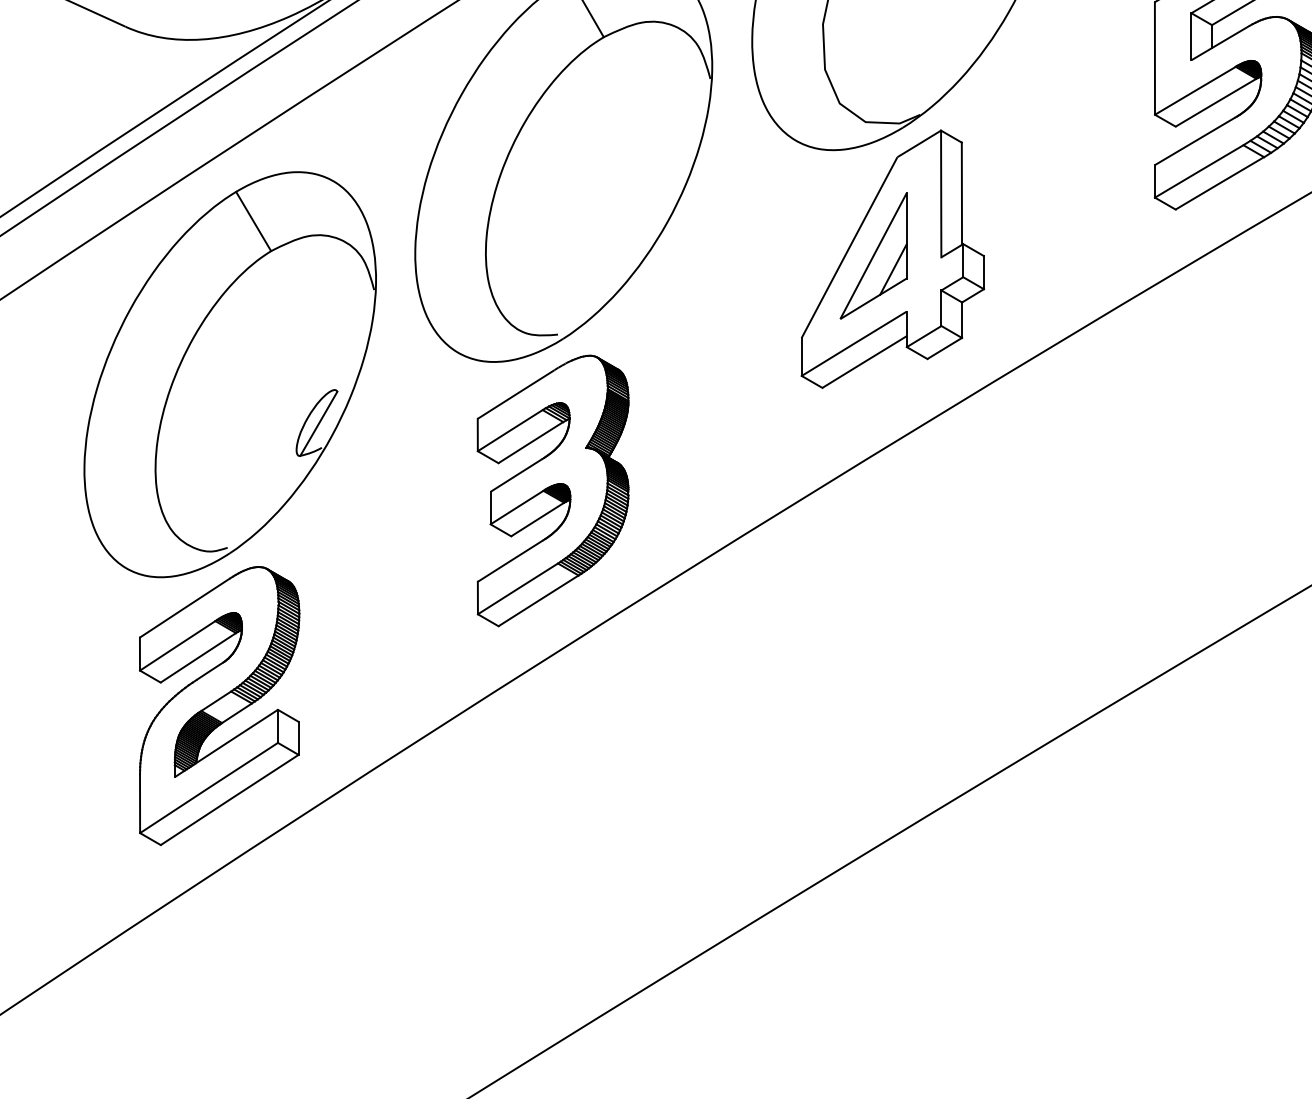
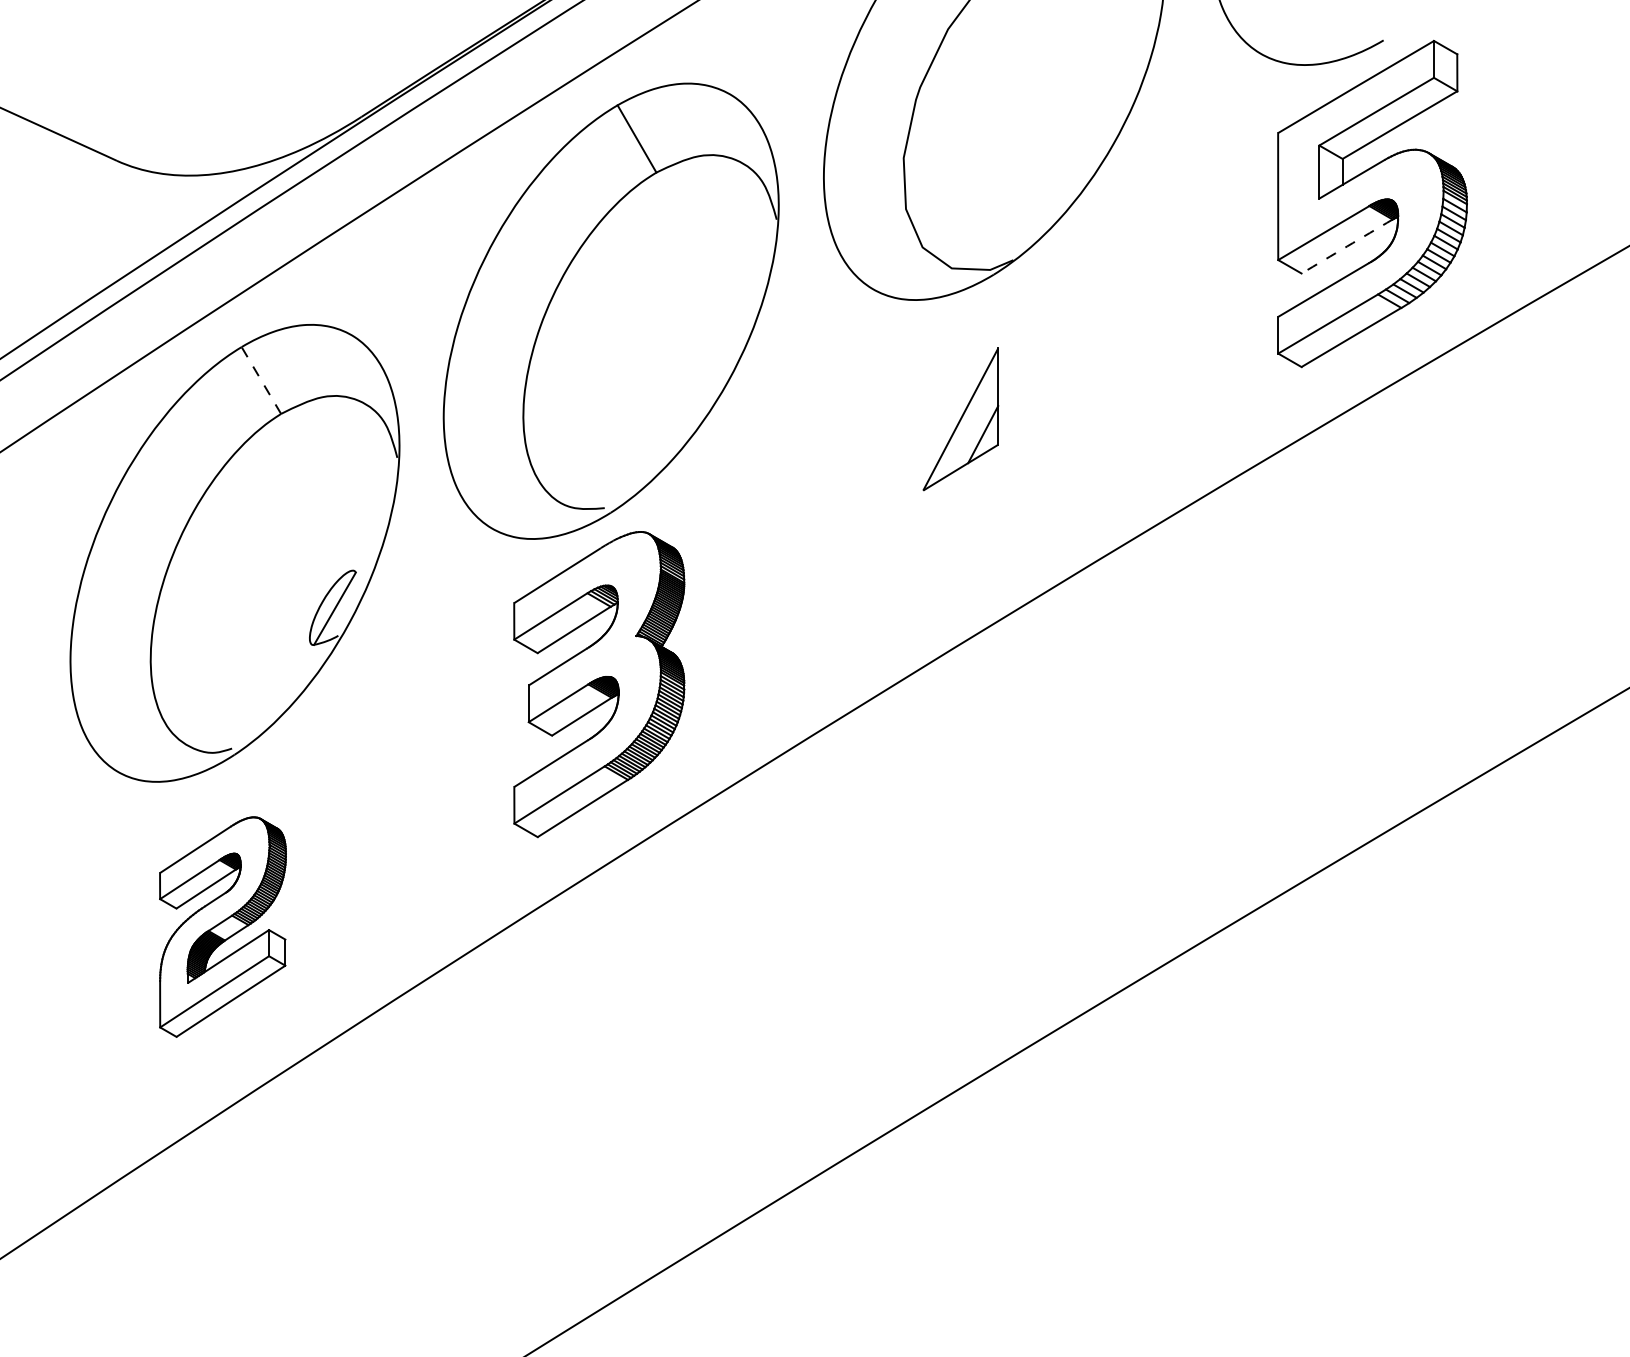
arc: (1216, 102) -> (1347, 246), solid -> dashed
line: (253, 221) -> (261, 380), solid -> dashed
part: (892, 259) -> (982, 423), removed
part: (219, 705) -> (222, 926), size x0.7

